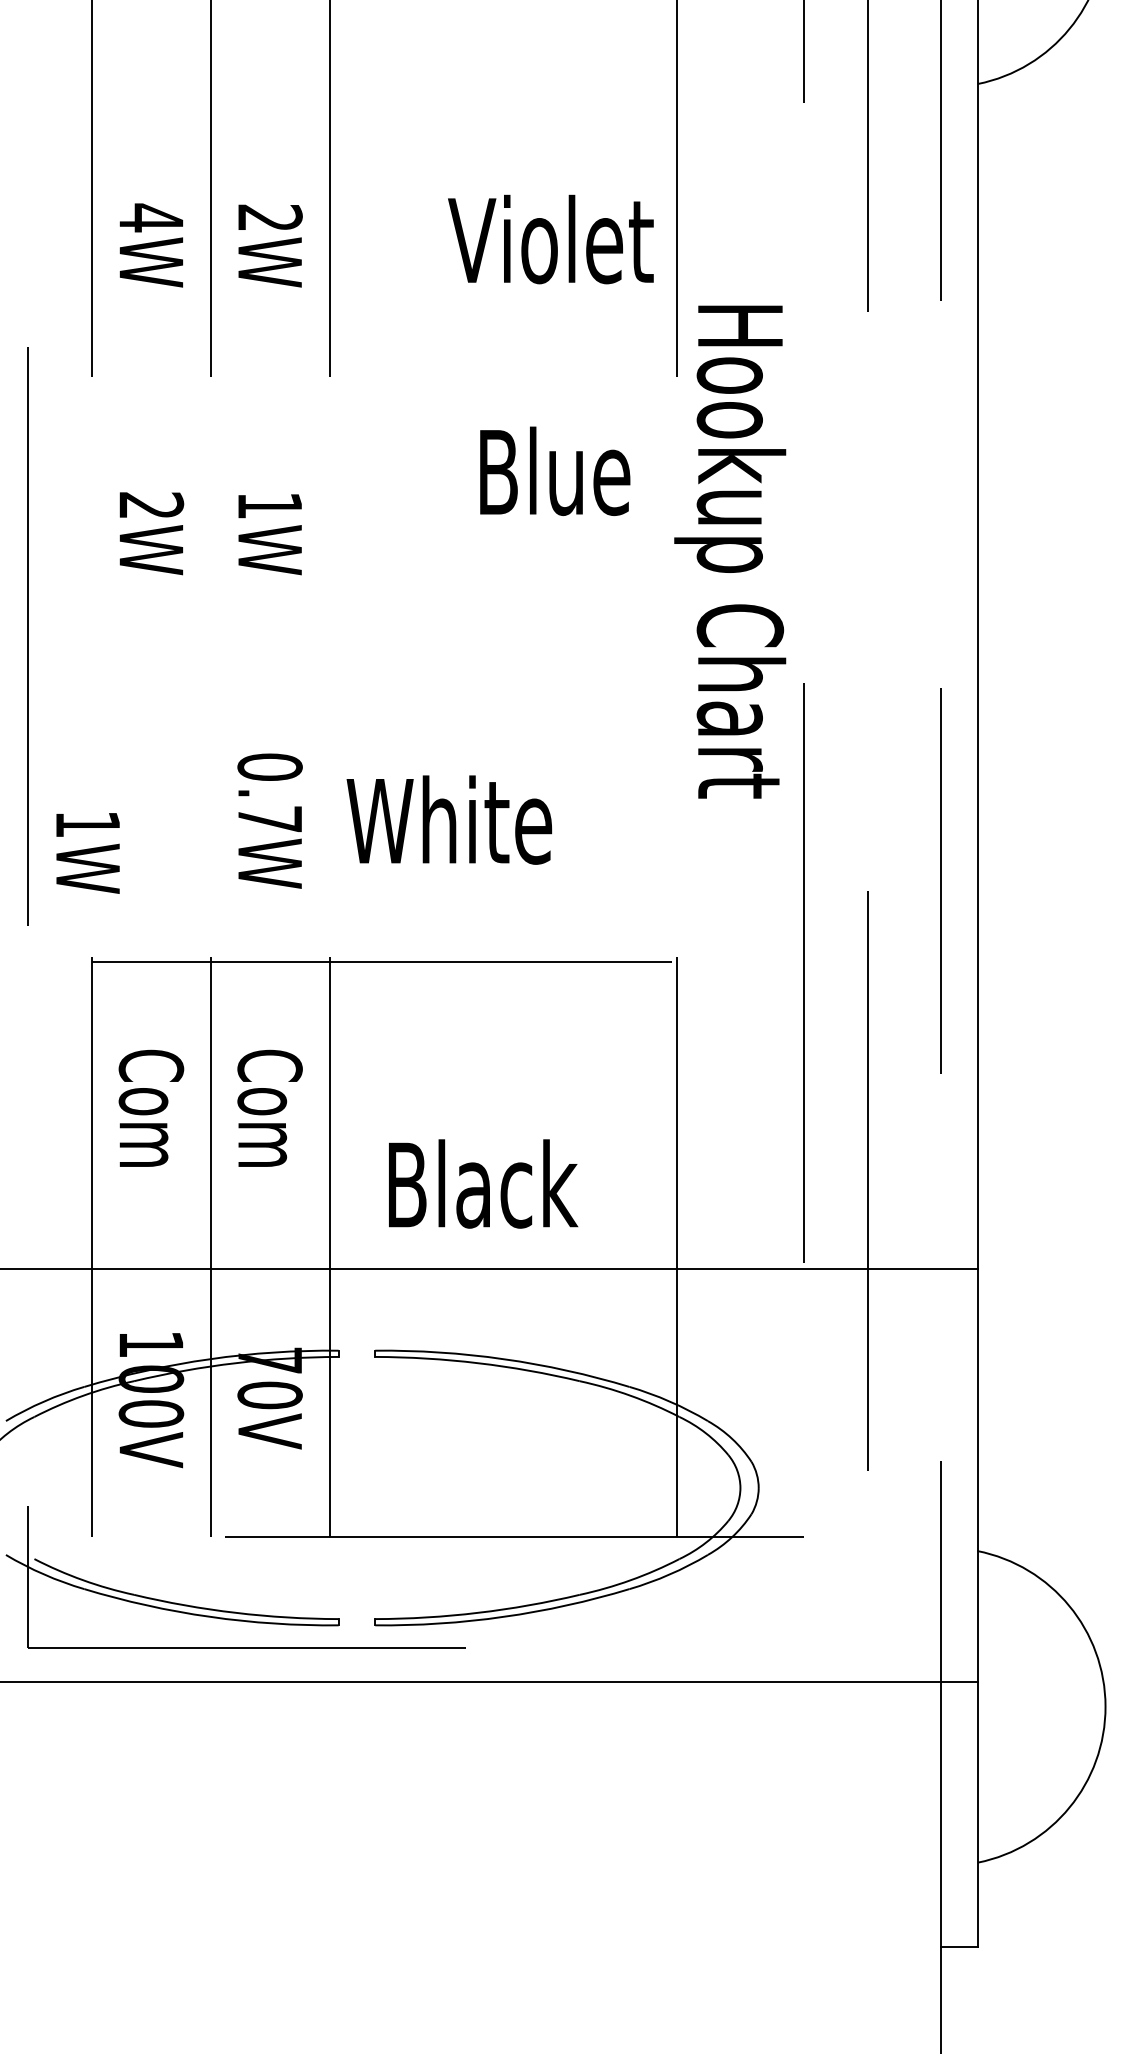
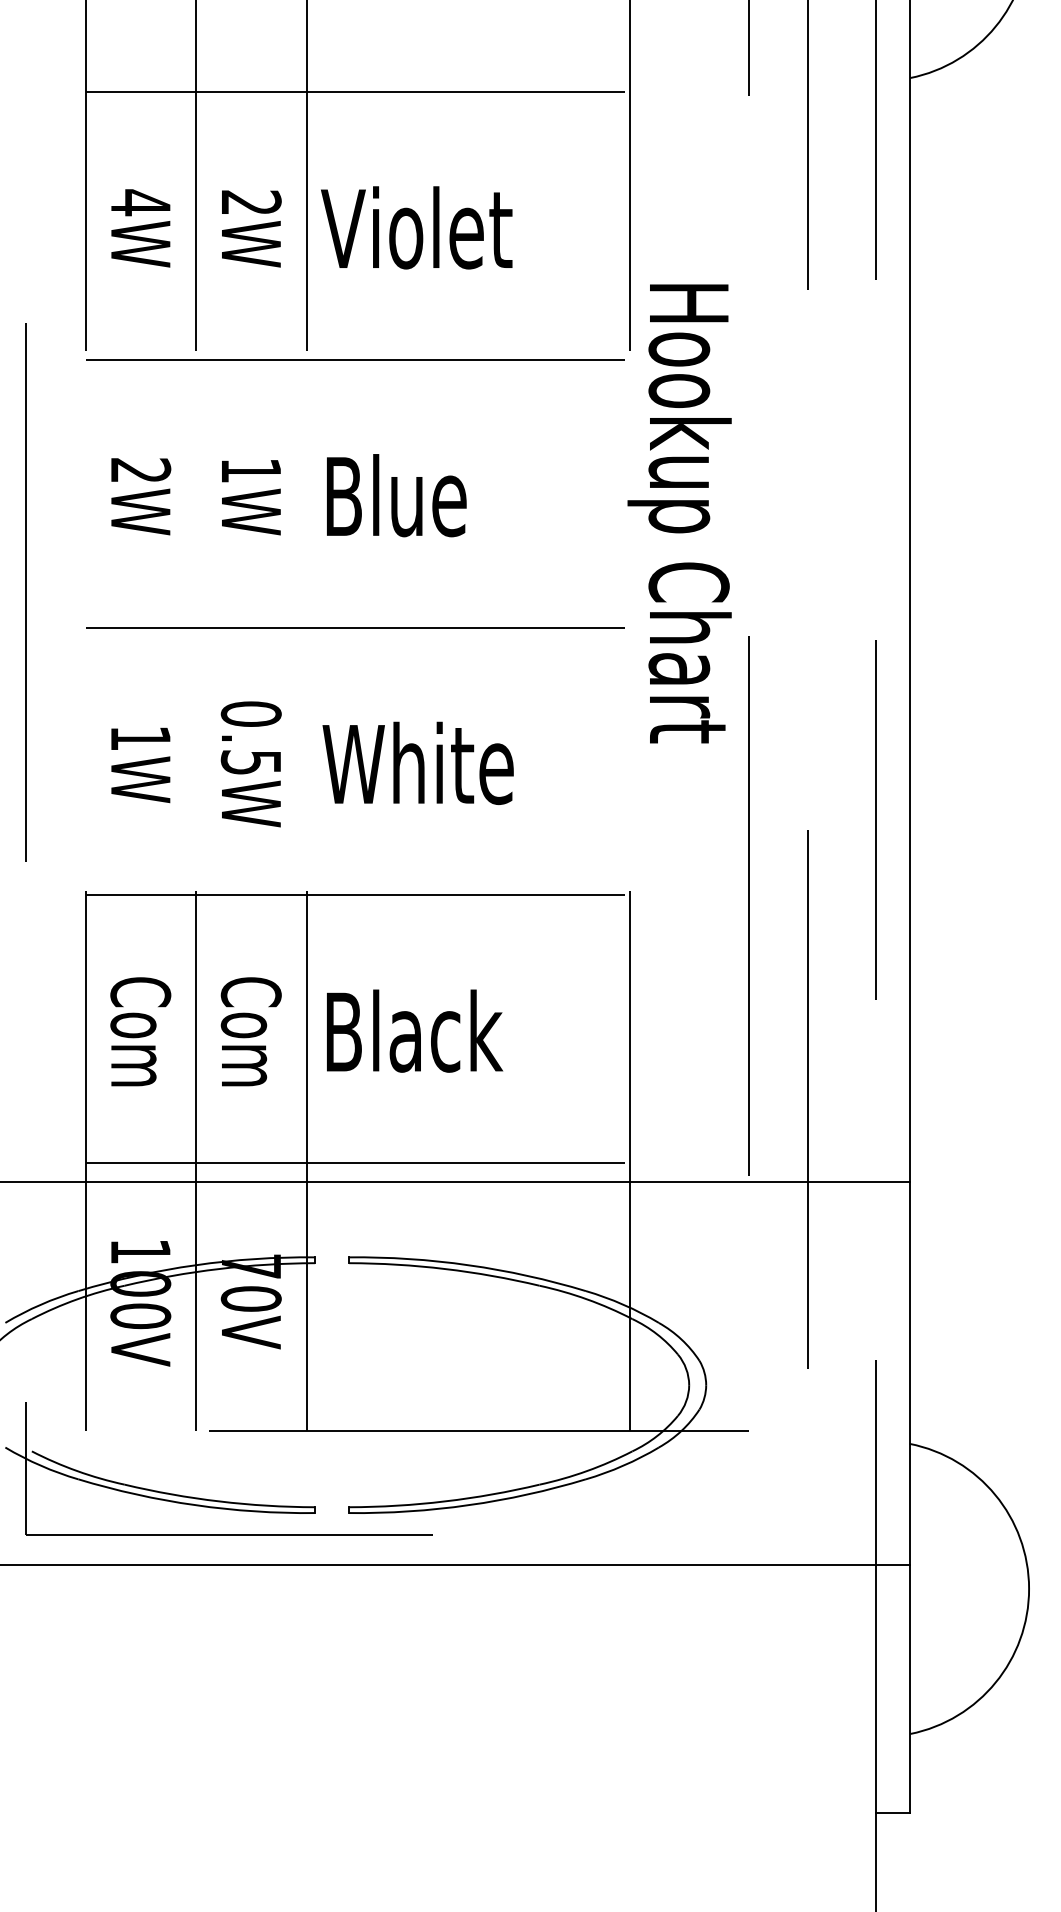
line: (384, 98) -> (357, 91), added
text: (550, 239) -> (416, 227), moved
line: (384, 386) -> (357, 359), added
text: (554, 471) -> (396, 495), moved
line: (384, 674) -> (357, 627), added
text: (269, 819) -> (250, 762), 0.7W -> 0.5W
text: (87, 853) -> (140, 765), moved
text: (484, 1183) -> (415, 1030), moved
line: (384, 1249) -> (357, 1163), added

